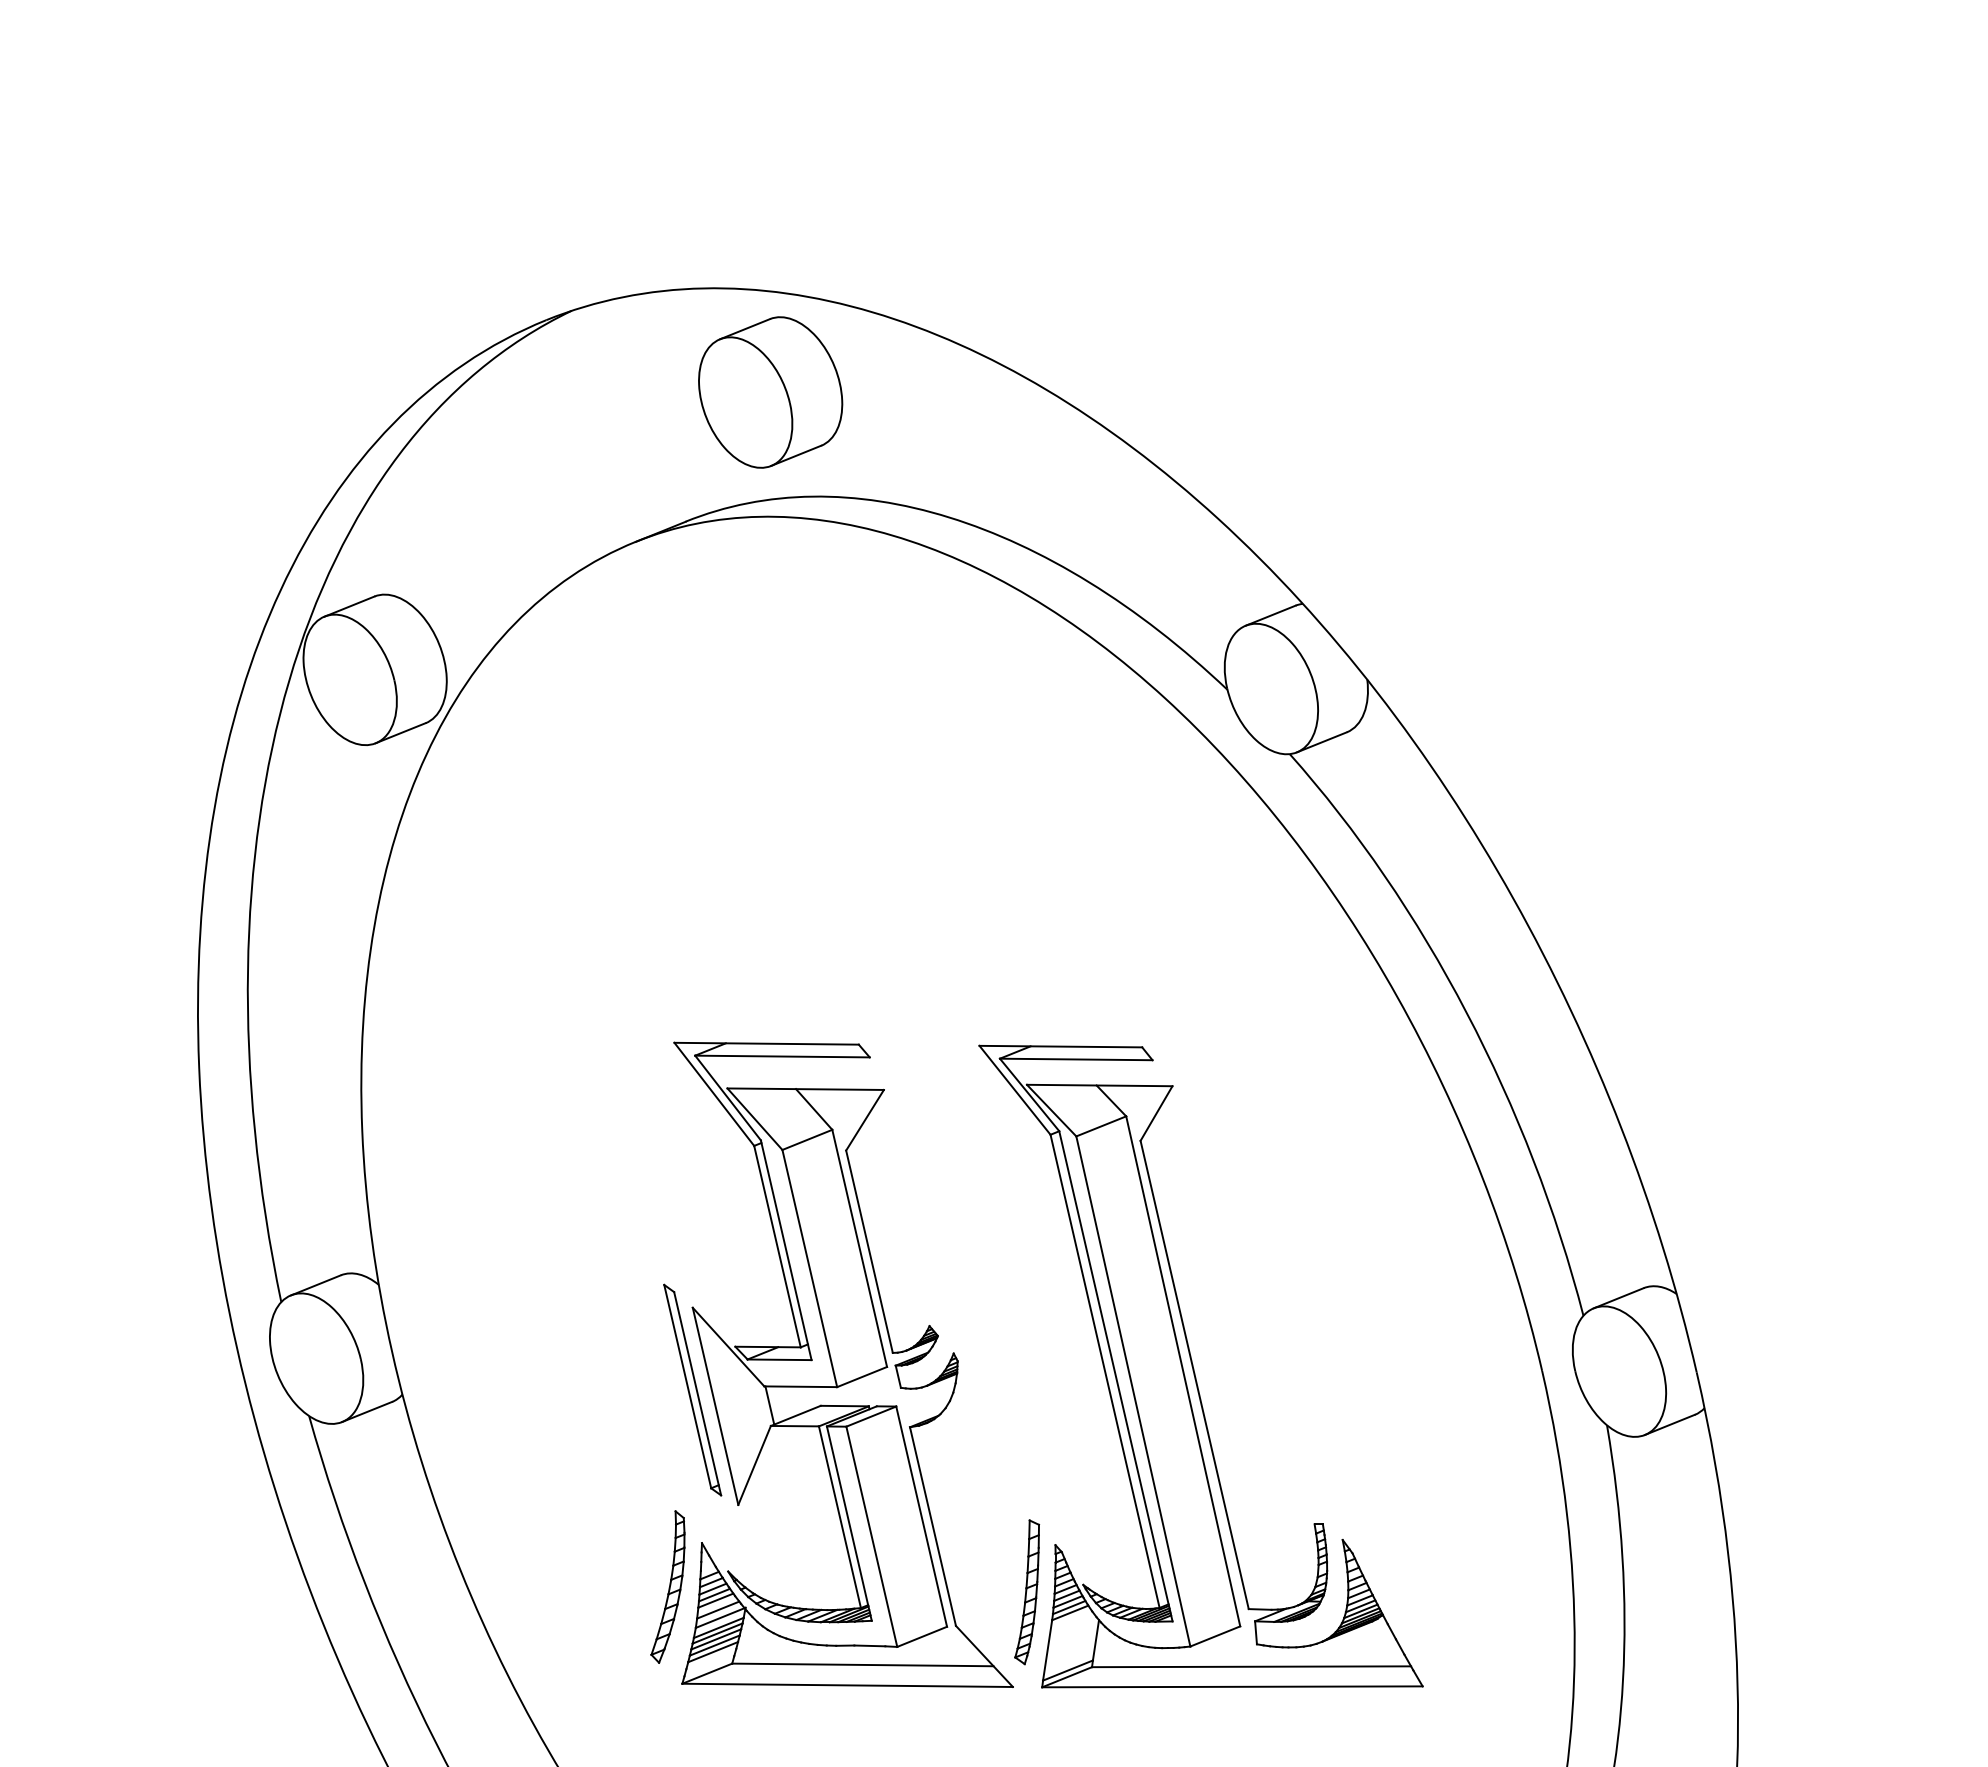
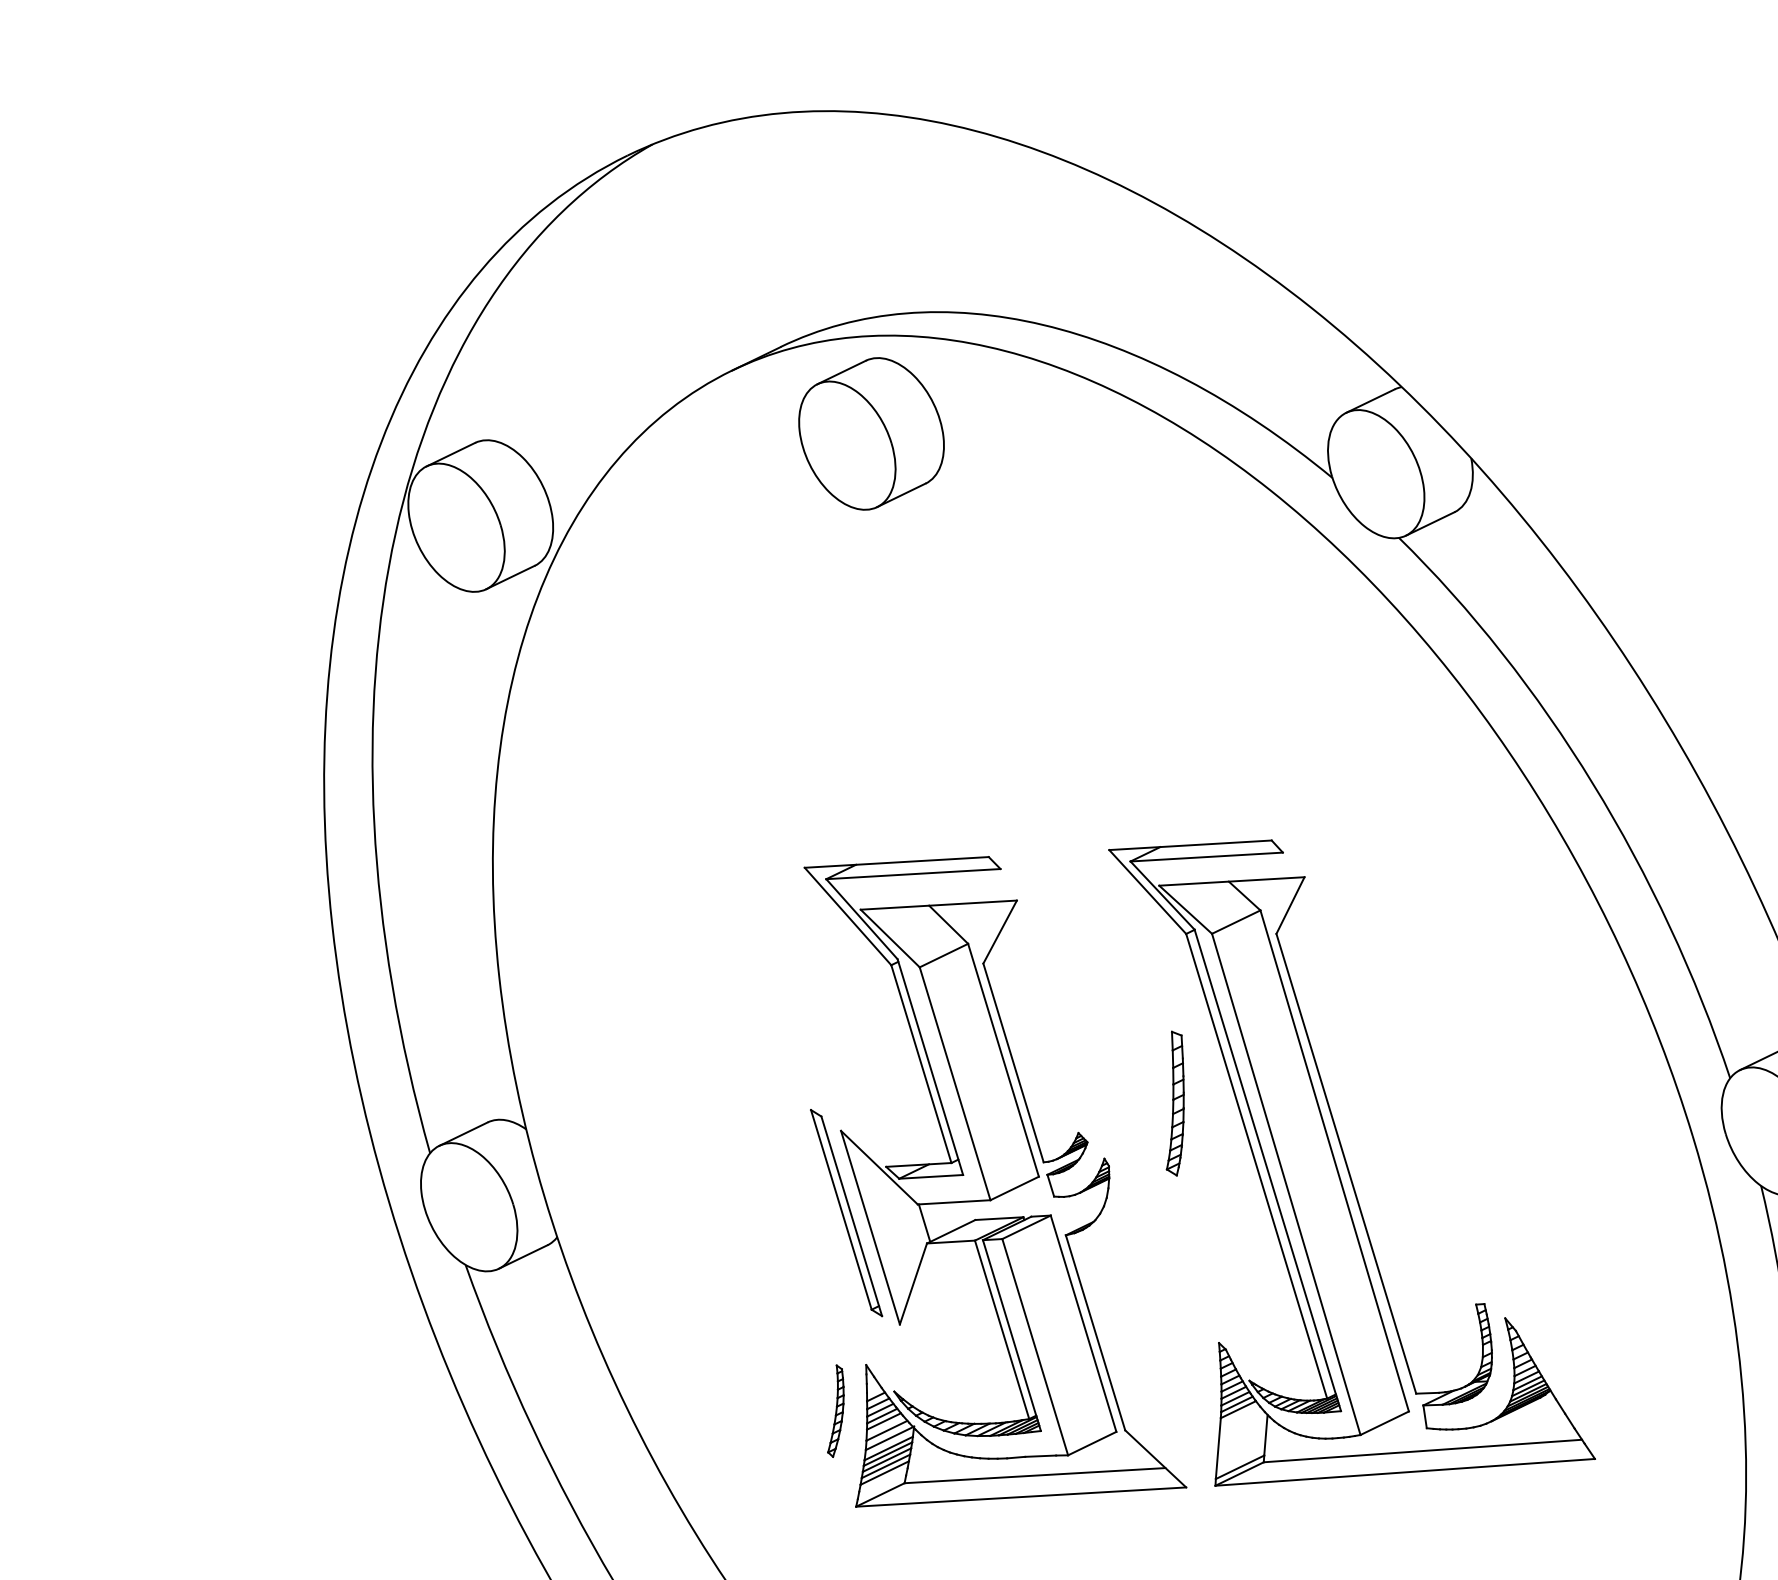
part: (770, 392) -> (871, 433), moved
part: (667, 1586) -> (834, 1410), size x0.6
part: (1026, 1592) -> (1173, 1103), moved

